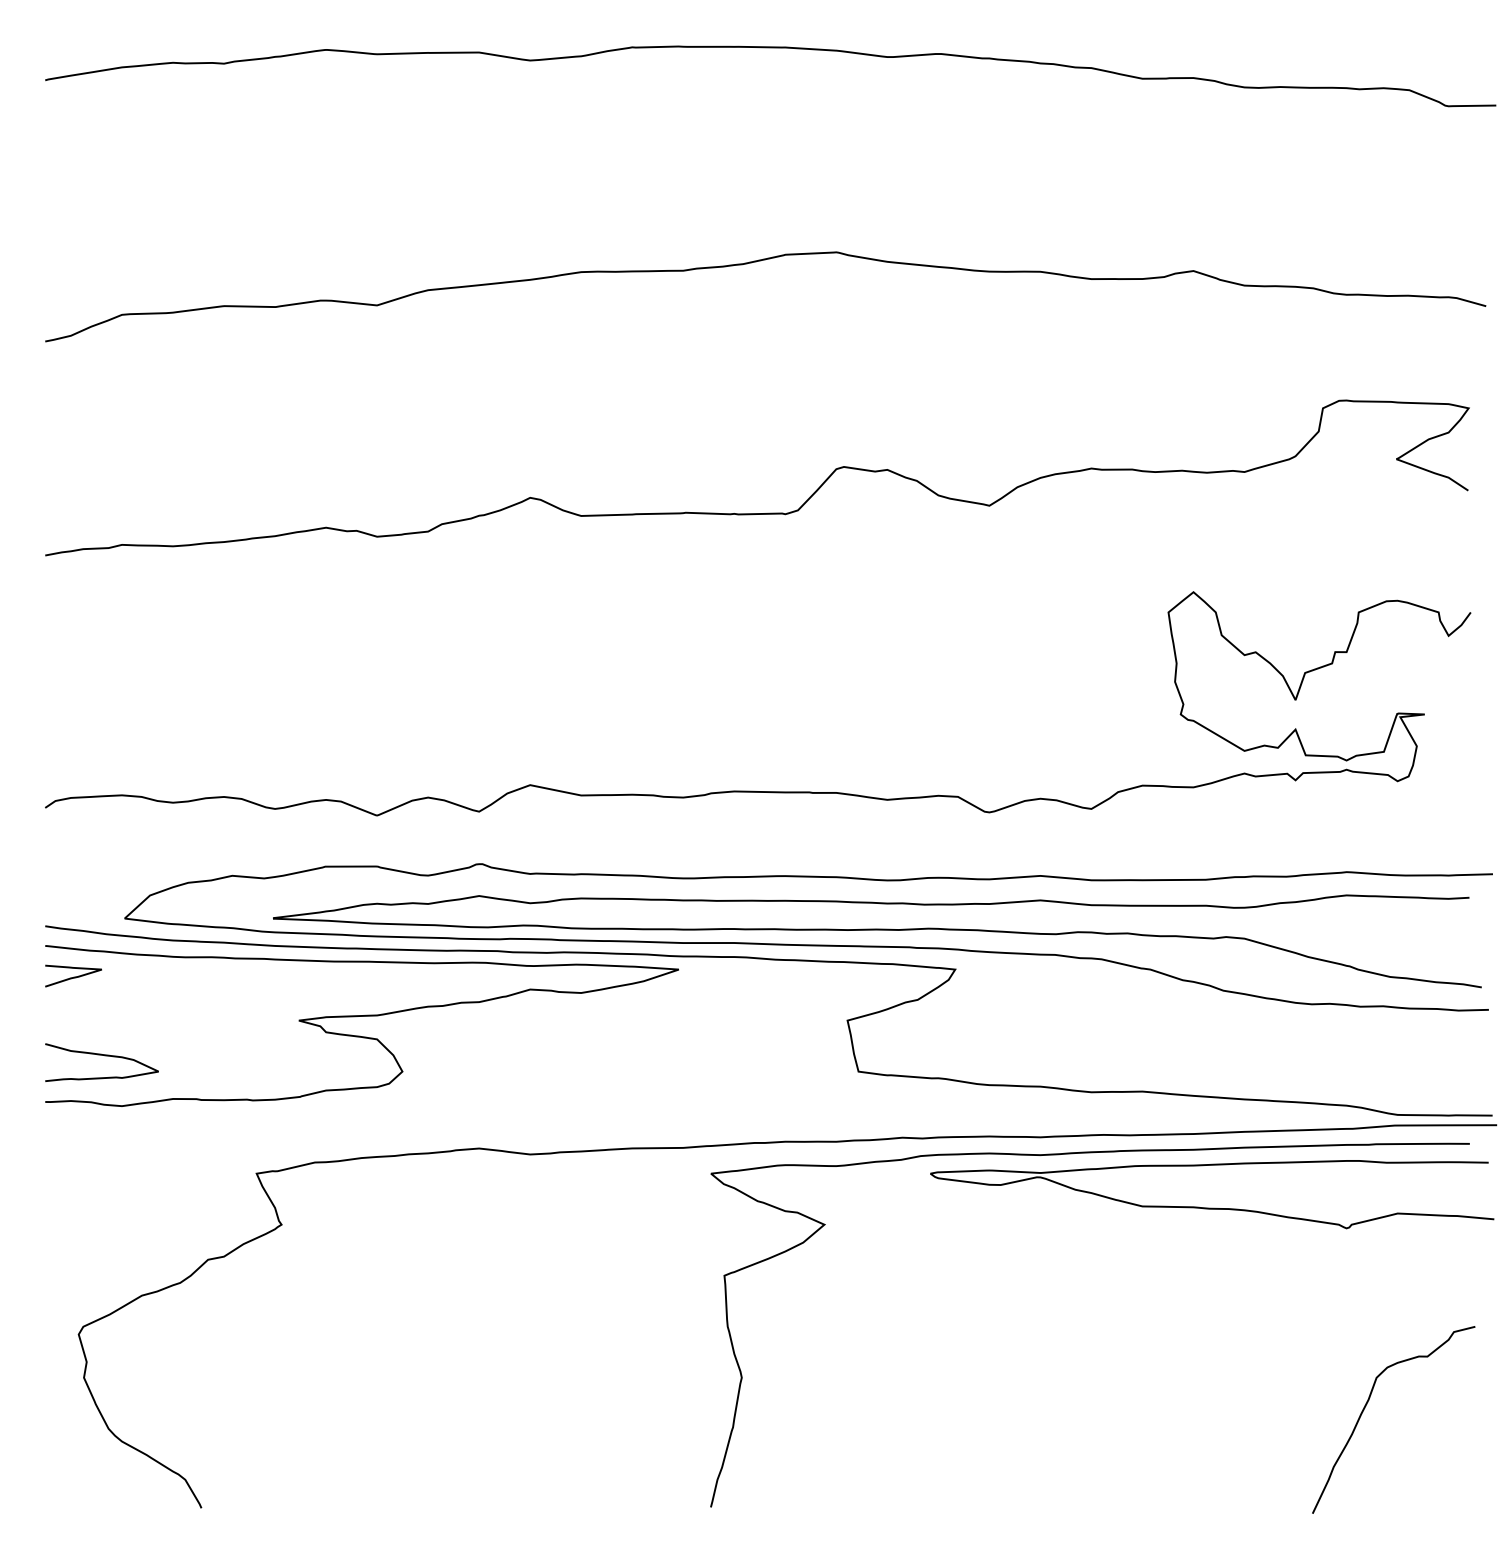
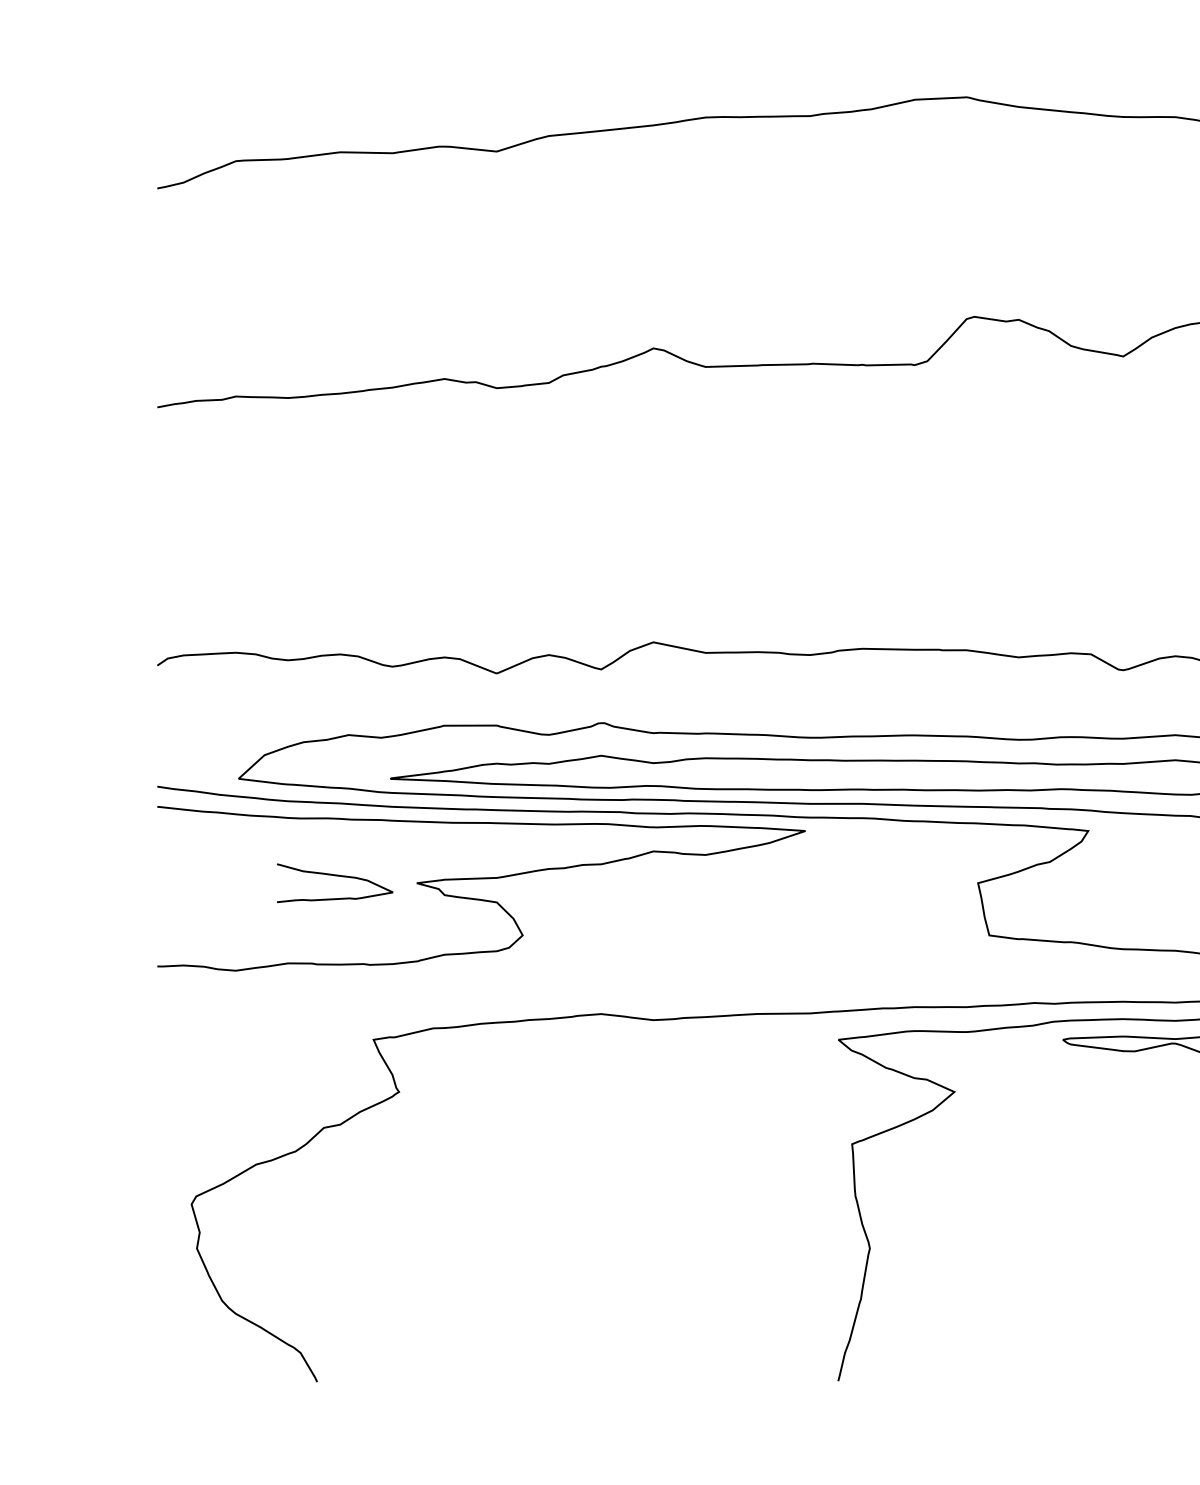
curve: (73, 976) -> (186, 838), removed
curve: (104, 1056) -> (337, 876), moved

